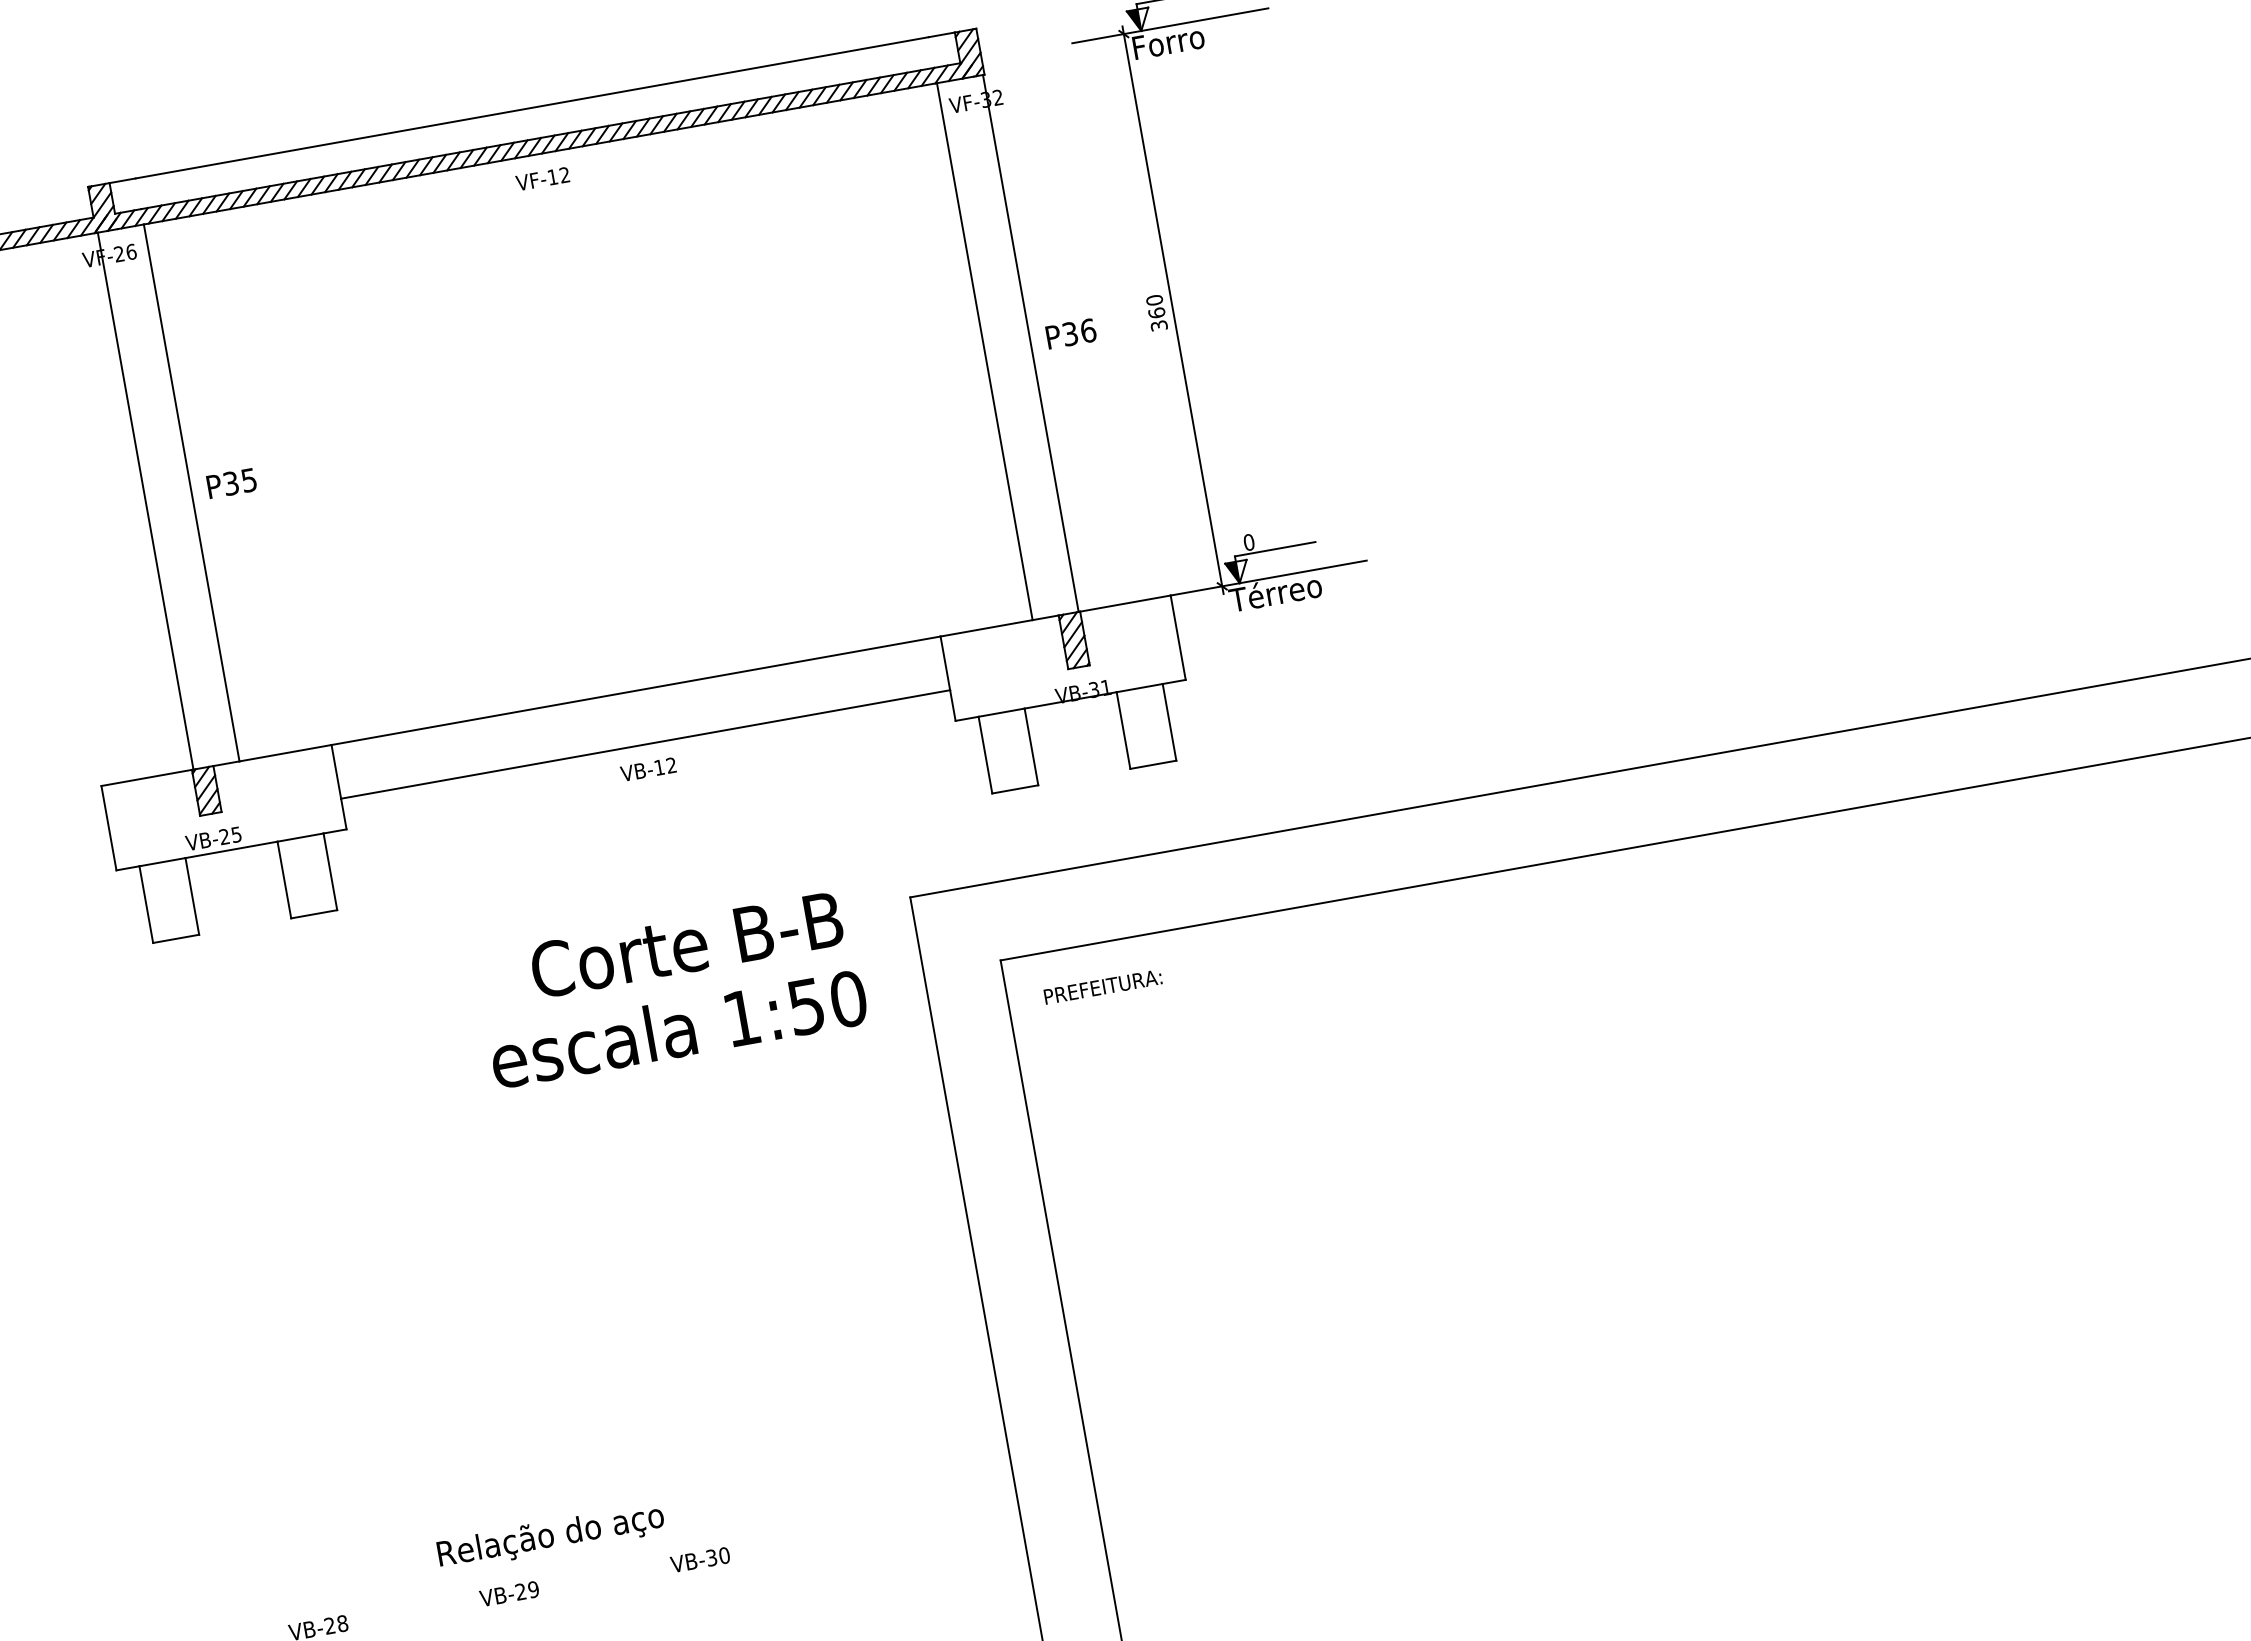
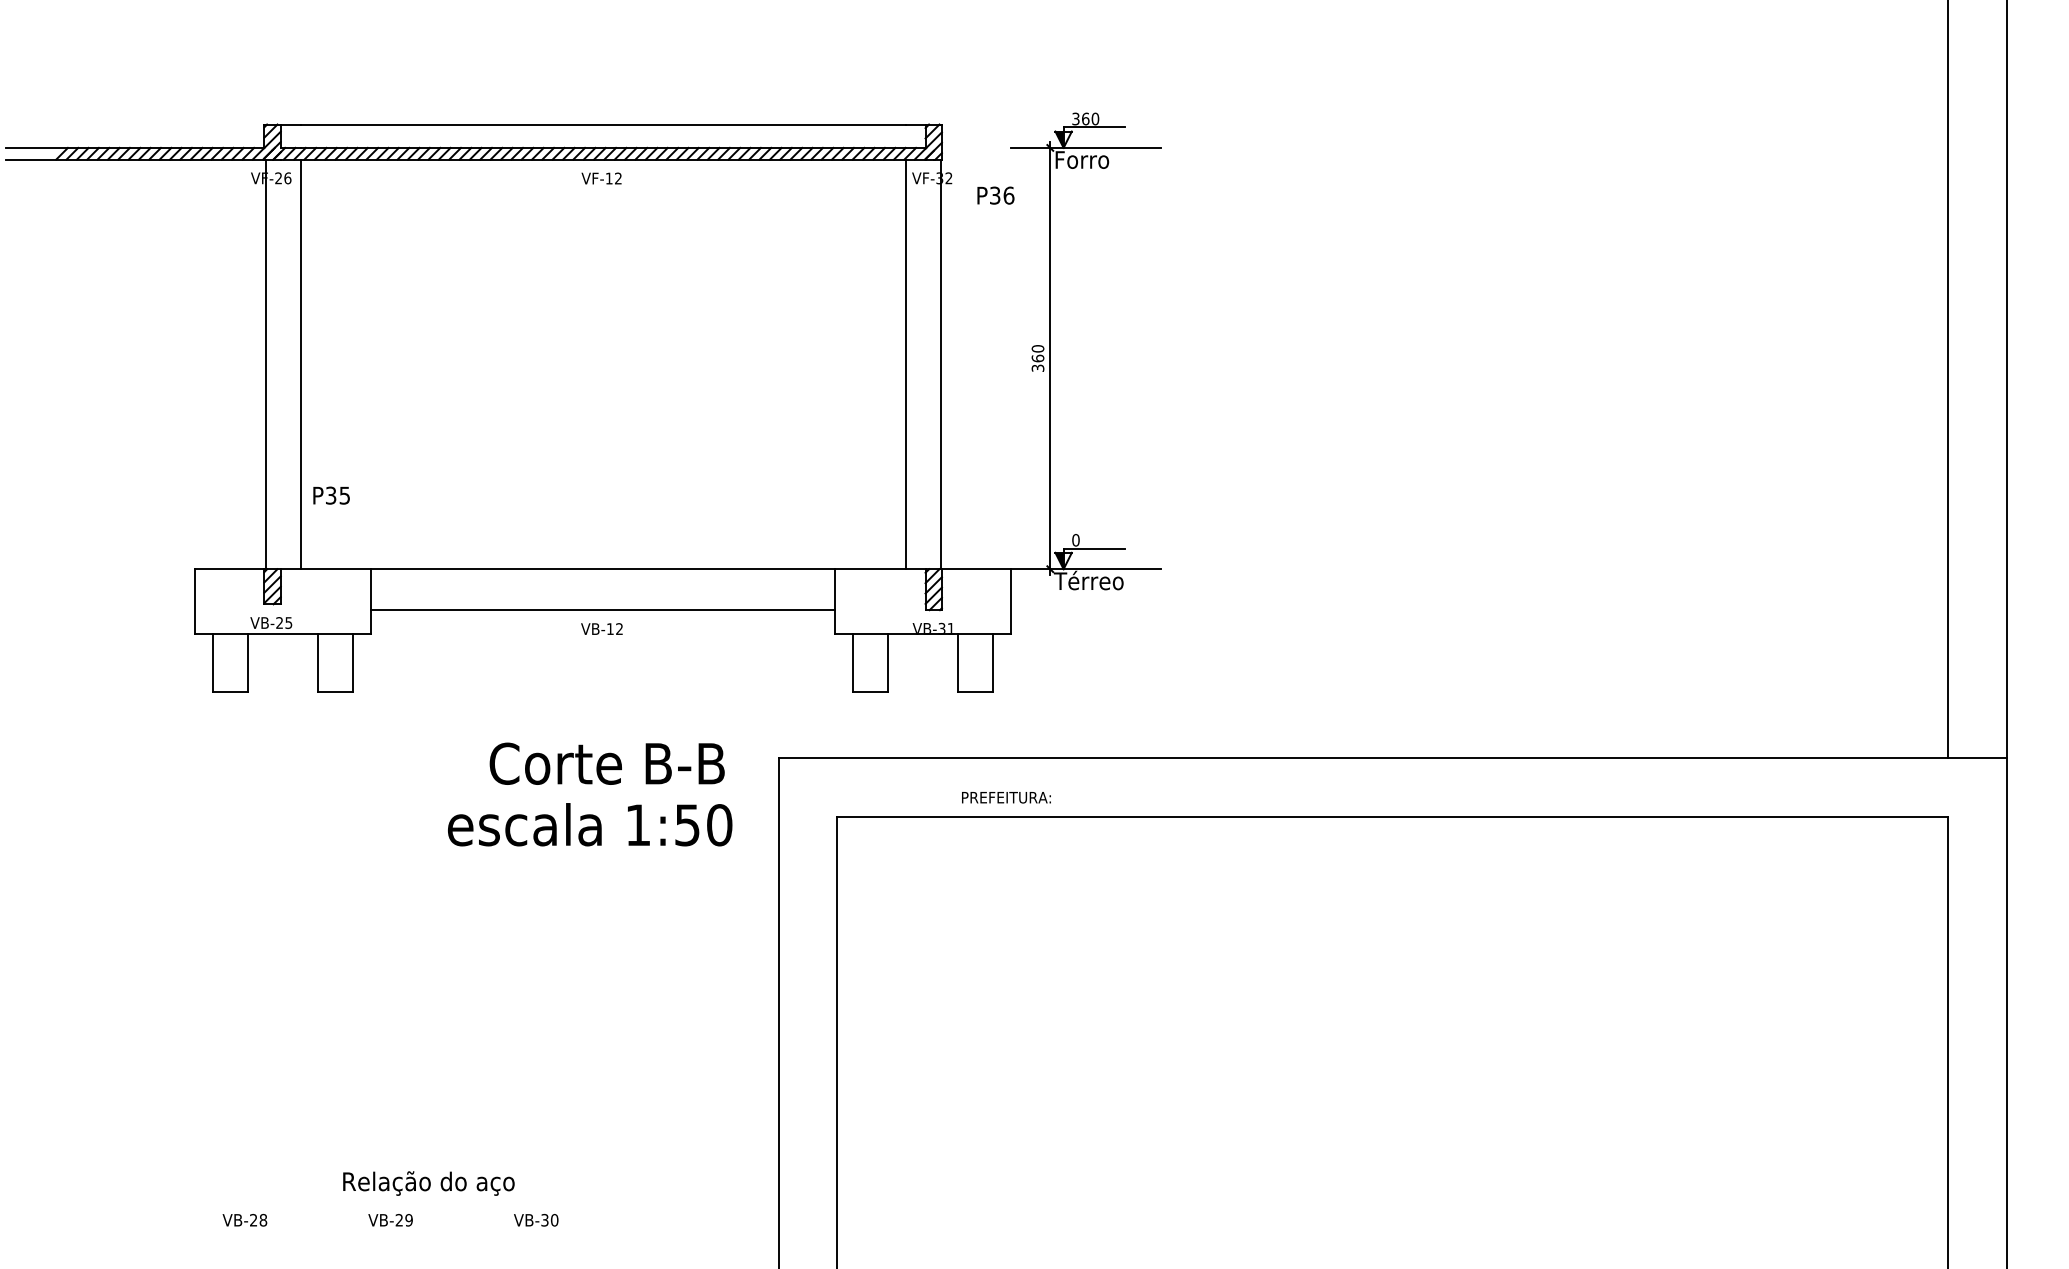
text: (1070, 333) -> (995, 195), moved
text: (231, 483) -> (331, 495), moved
text: (1103, 986) -> (1006, 797), moved

